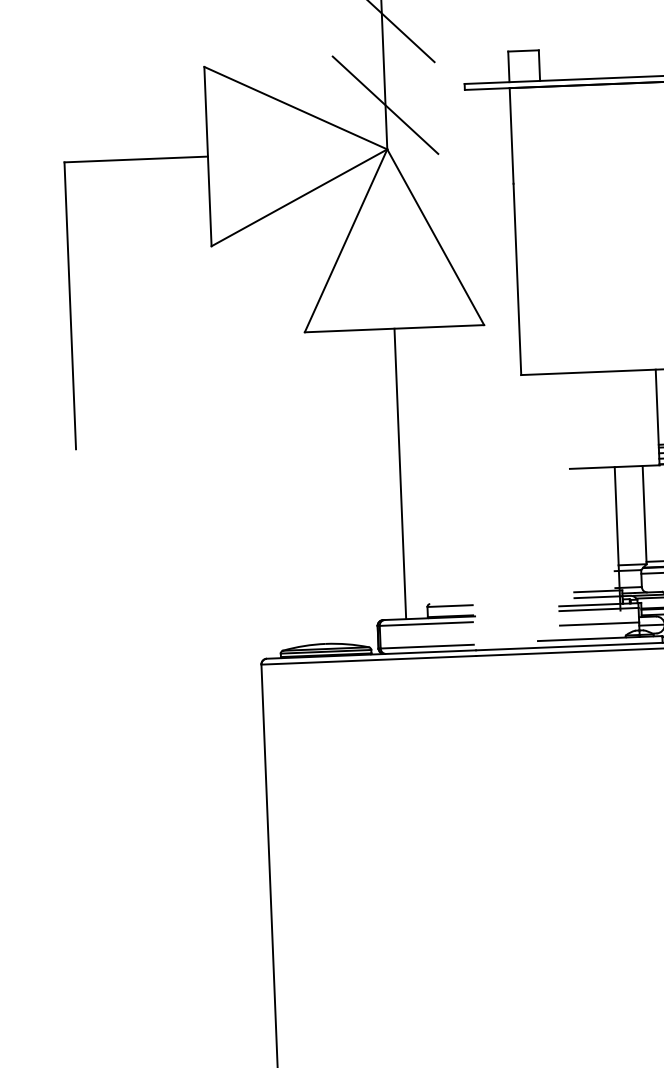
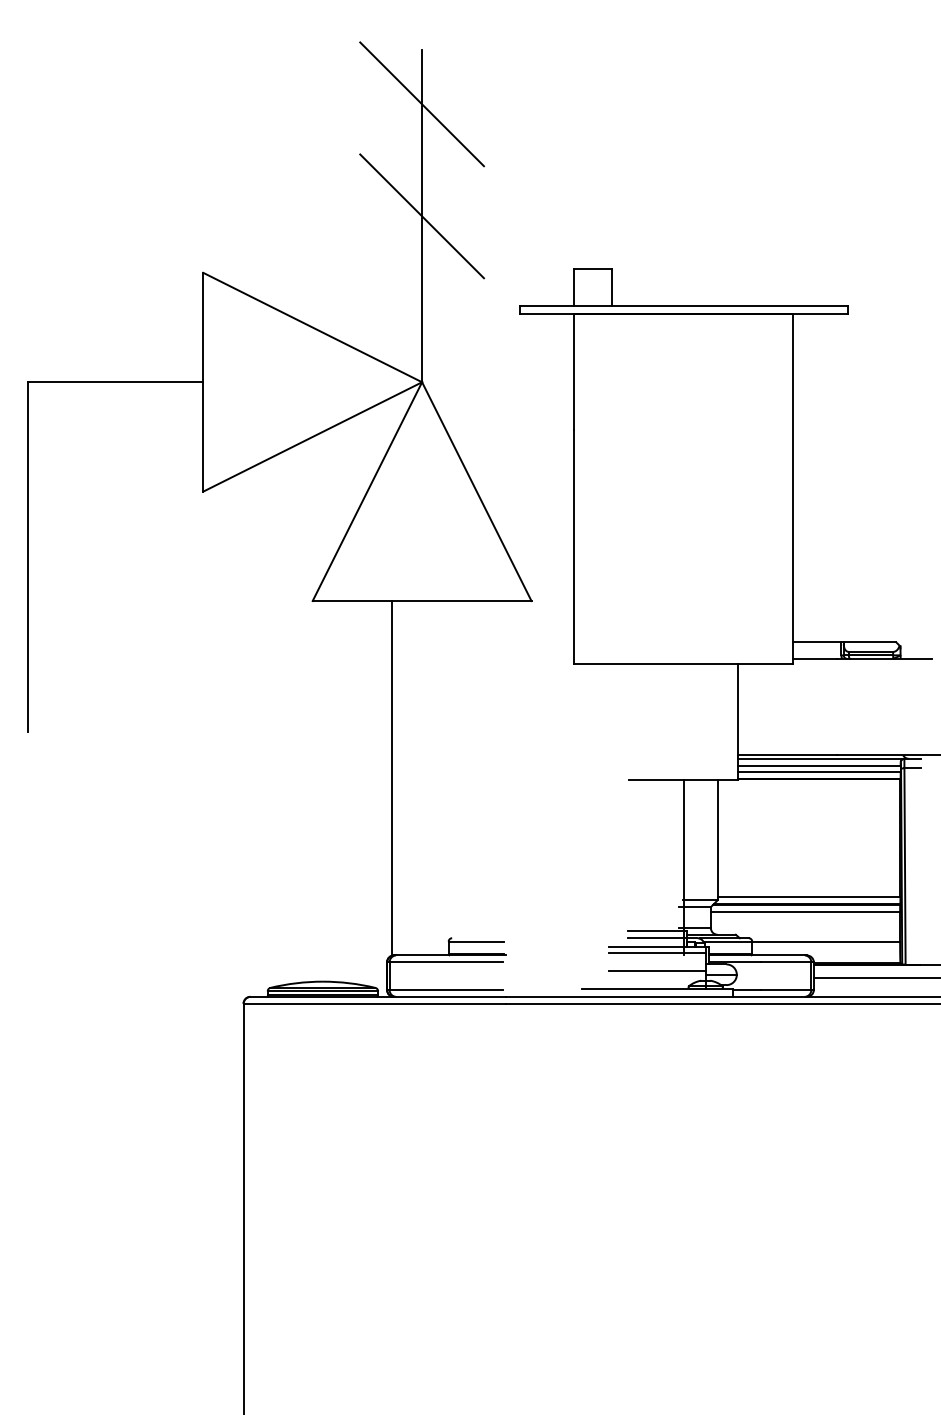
line: (385, 105) -> (422, 328), removed
line: (400, 473) -> (392, 777), moved

